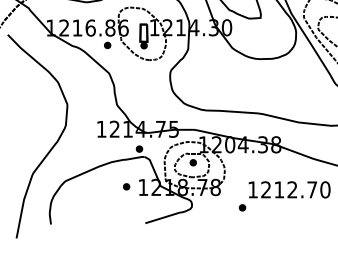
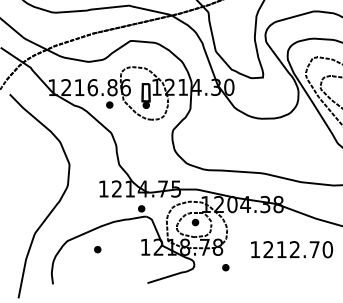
part: (126, 186) -> (97, 249), moved
part: (242, 207) -> (225, 267), moved

